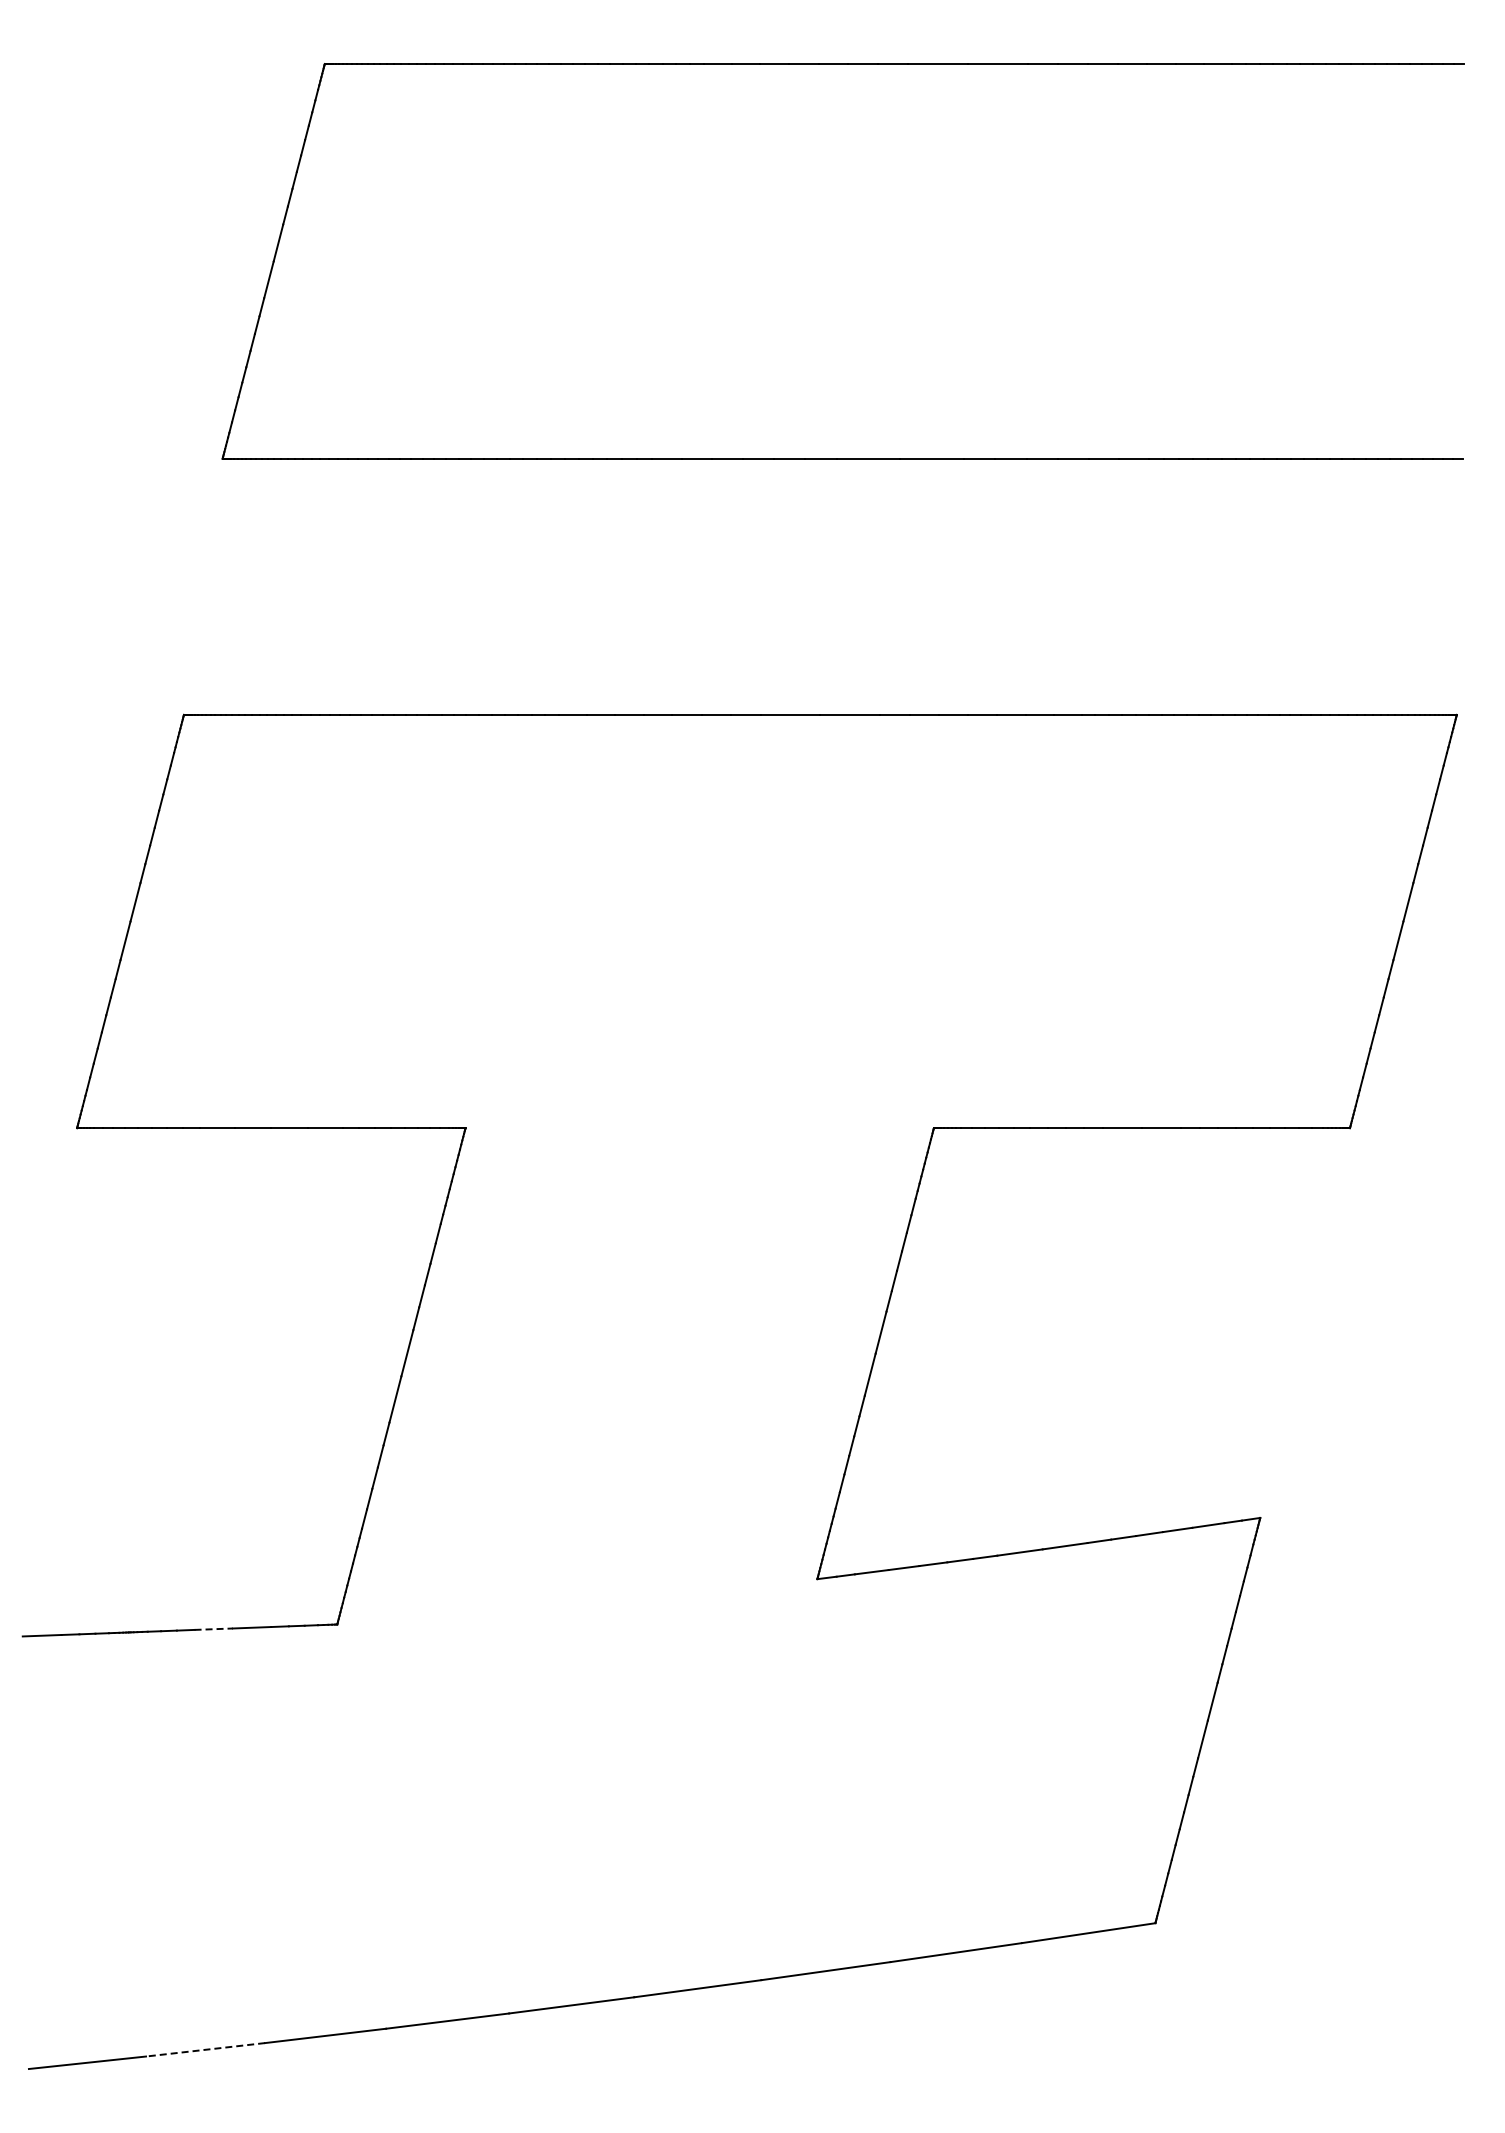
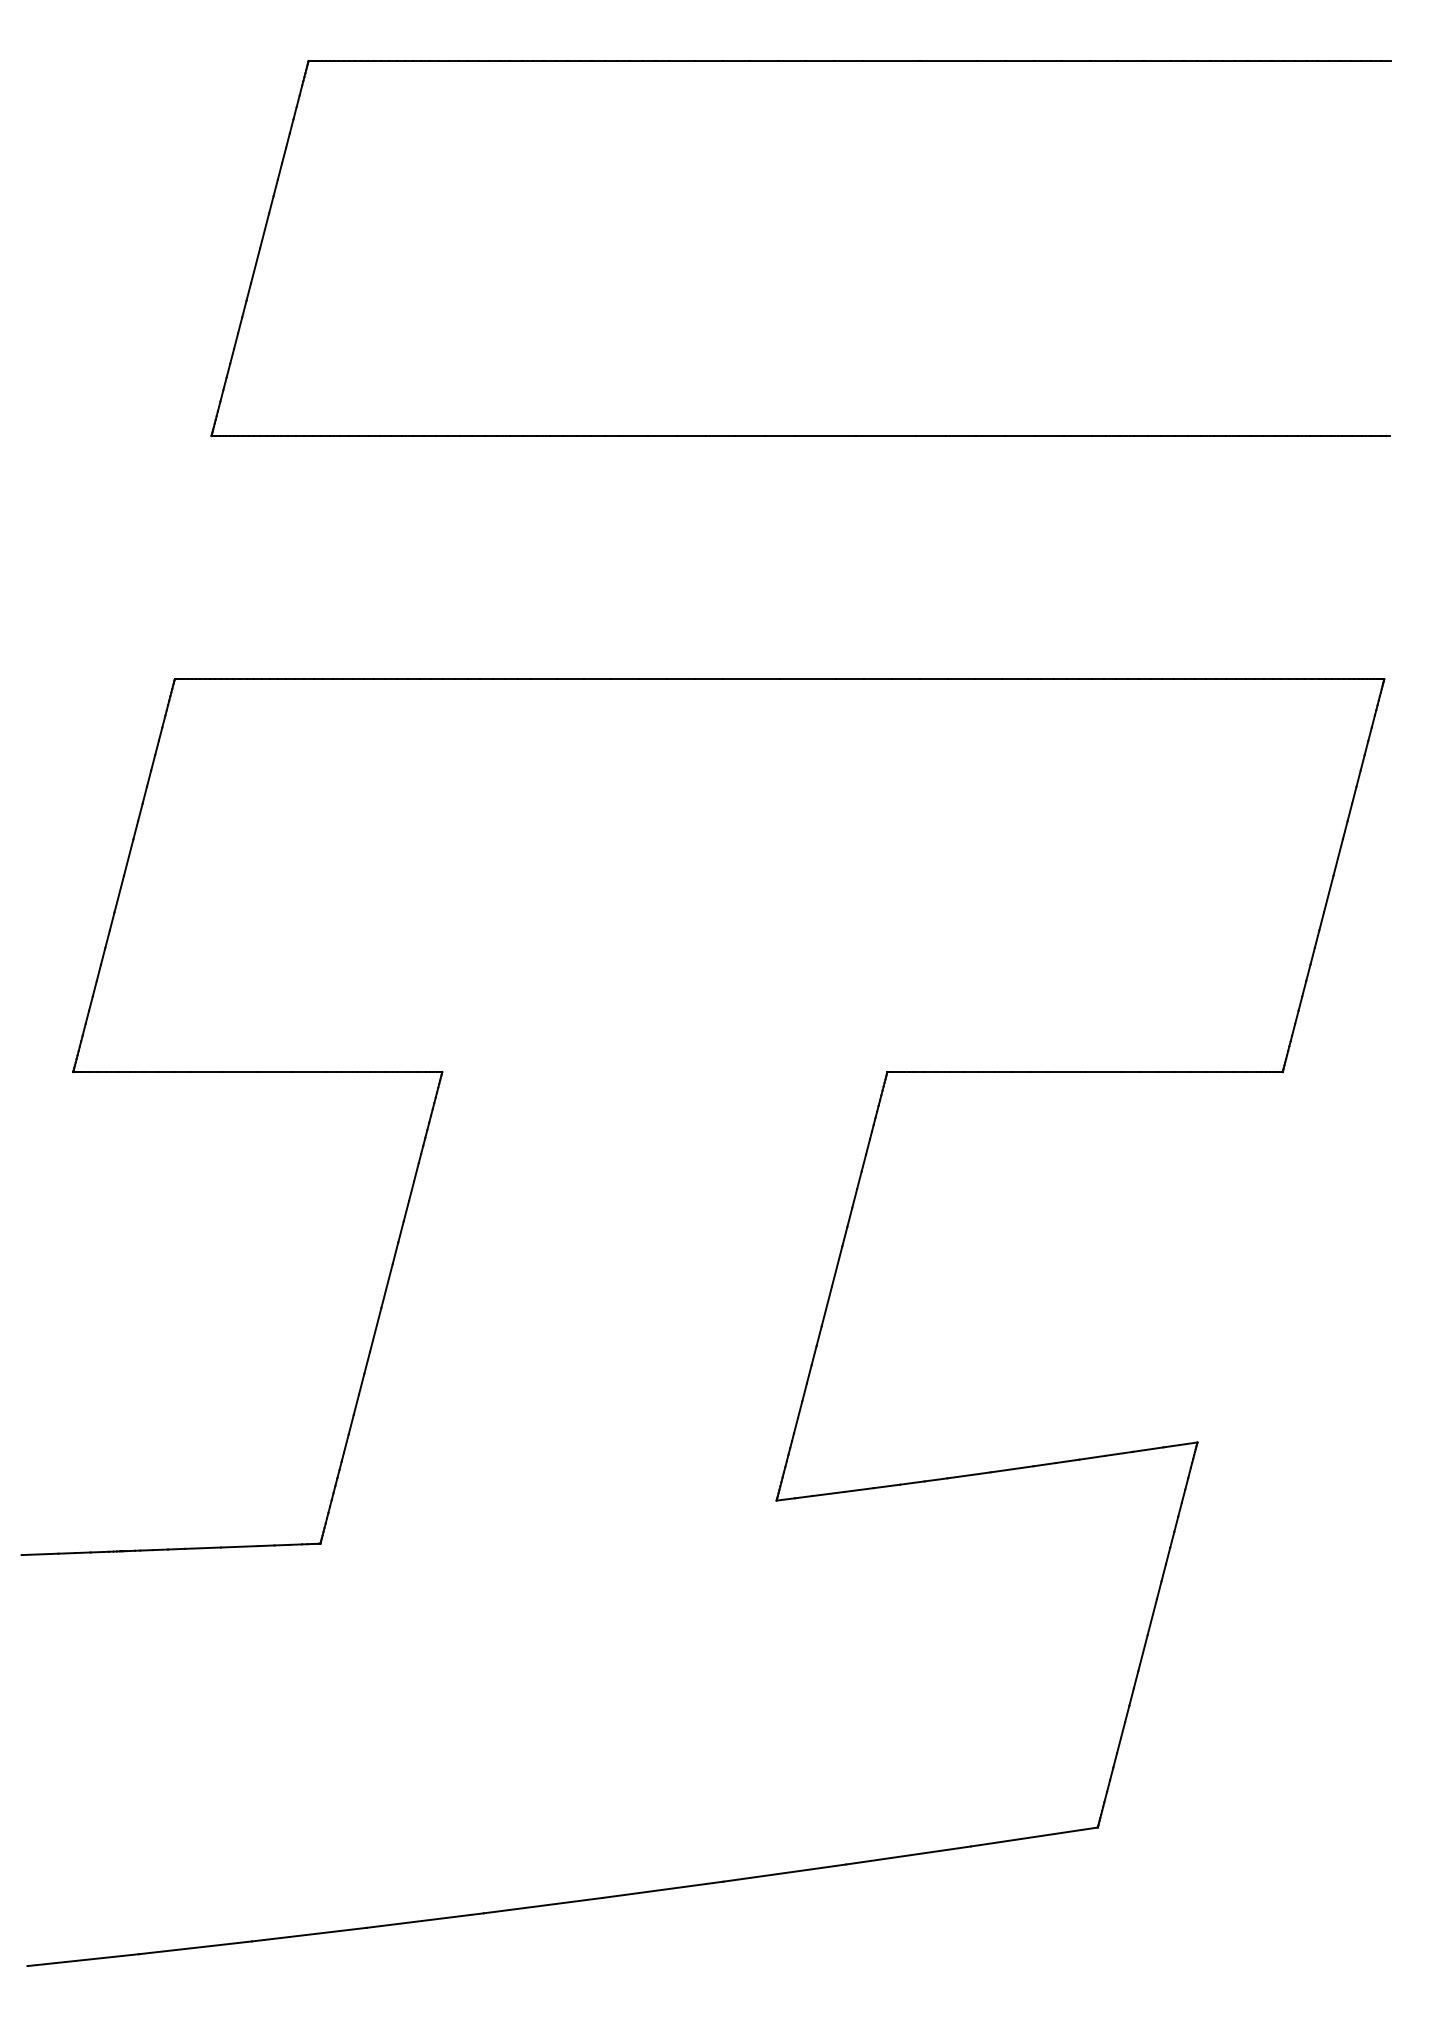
line: (214, 1629) -> (203, 1548), dashed -> solid
line: (205, 2049) -> (195, 1947), dashed -> solid

